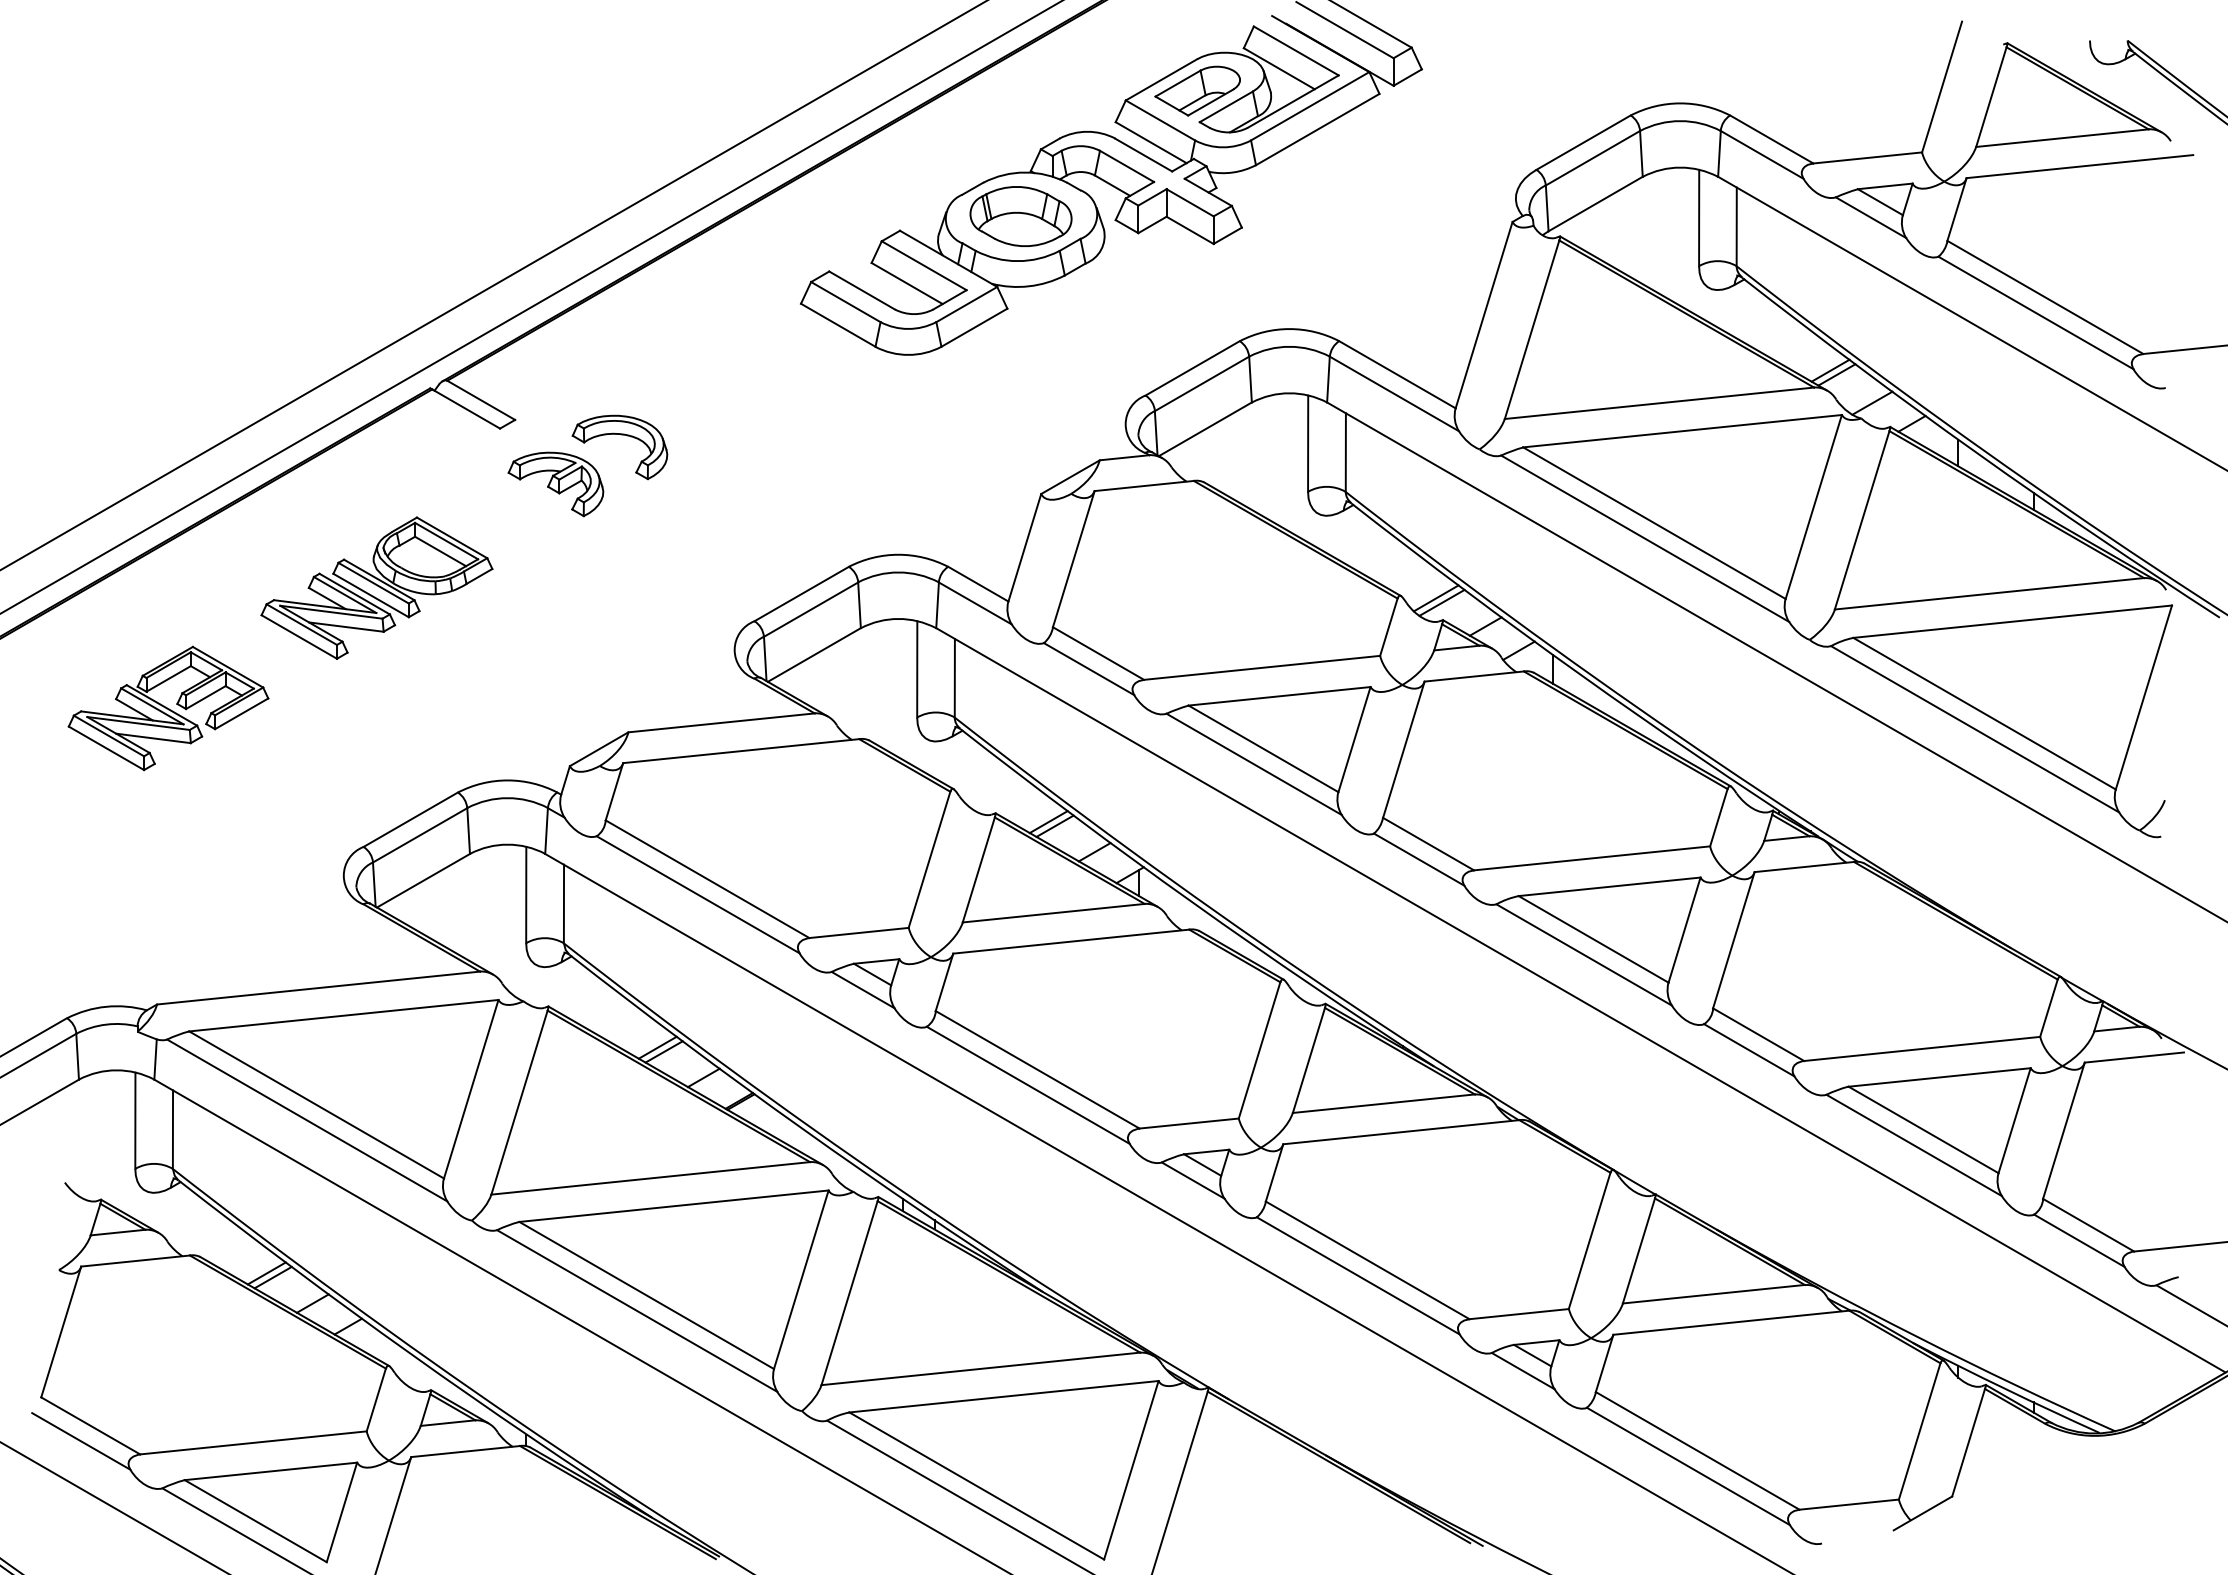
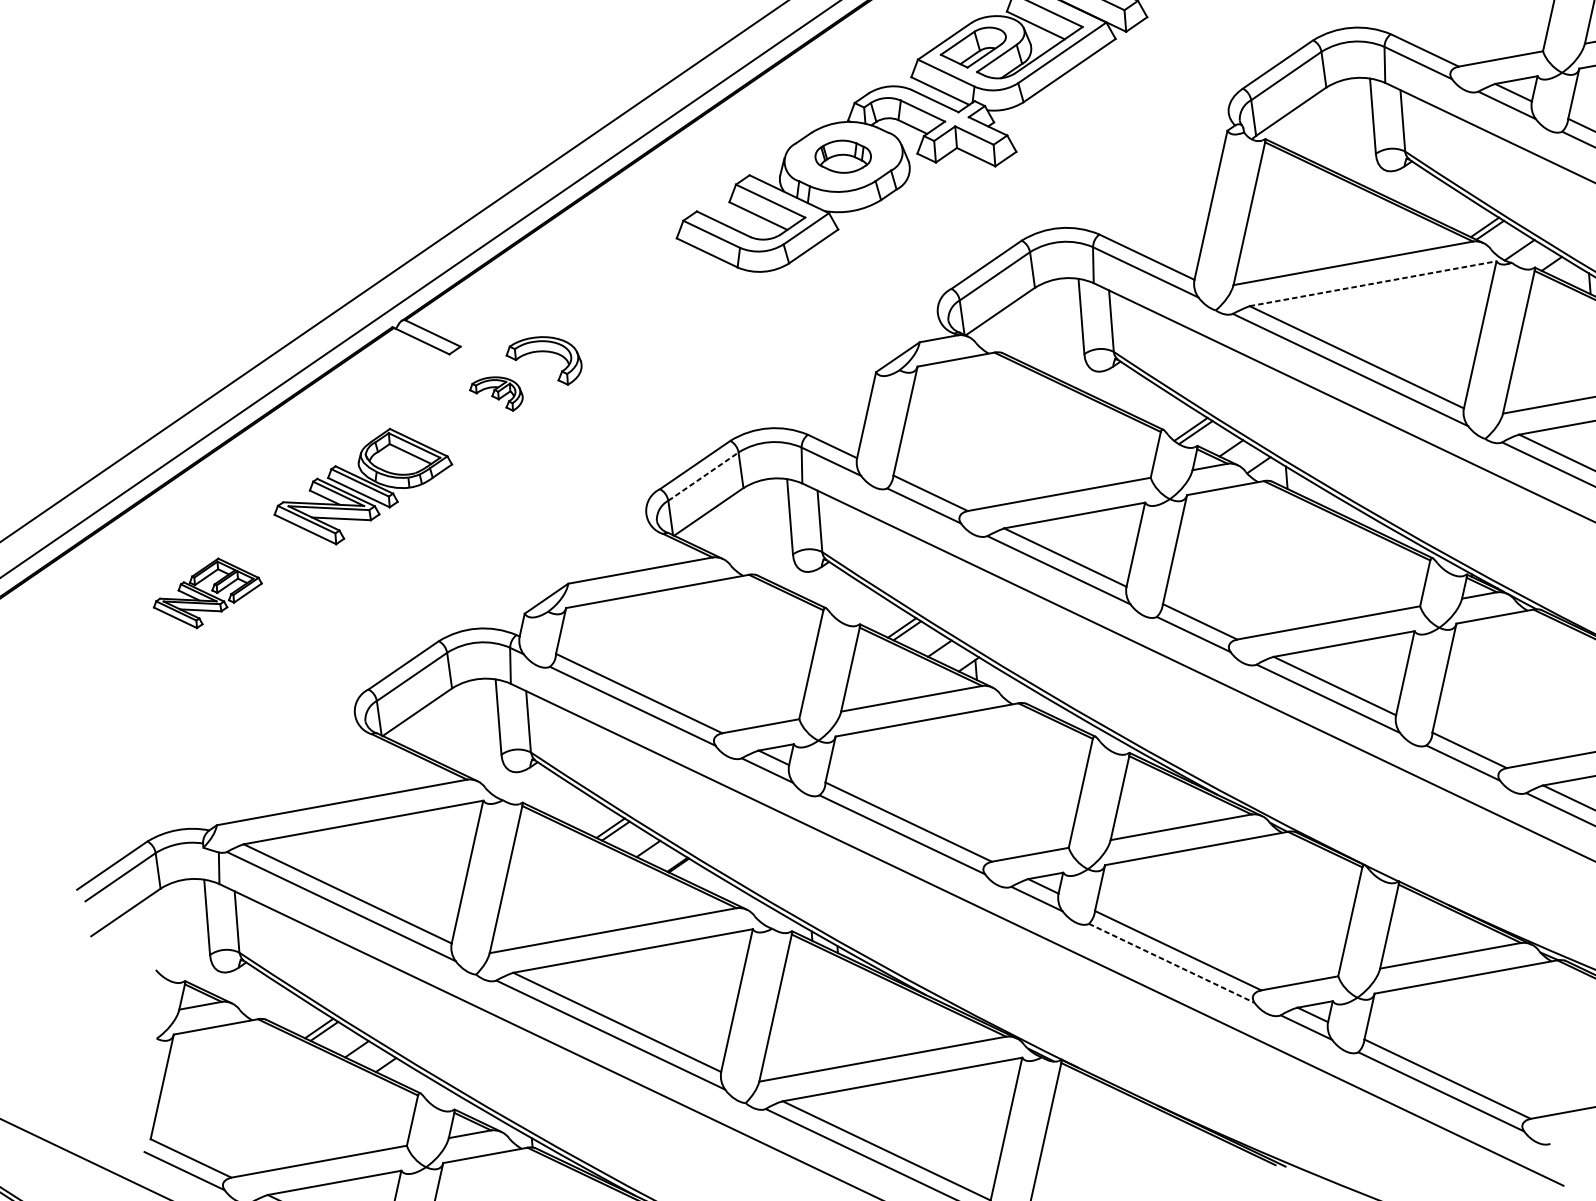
part: (1020, 216) -> (842, 156), size x0.7
line: (1683, 431) -> (1373, 283), solid -> dashed
part: (555, 484) -> (496, 394), size x0.7
line: (811, 609) -> (703, 476), solid -> dashed
part: (168, 708) -> (207, 593), size x0.7
line: (1358, 1276) -> (1171, 963), solid -> dashed

